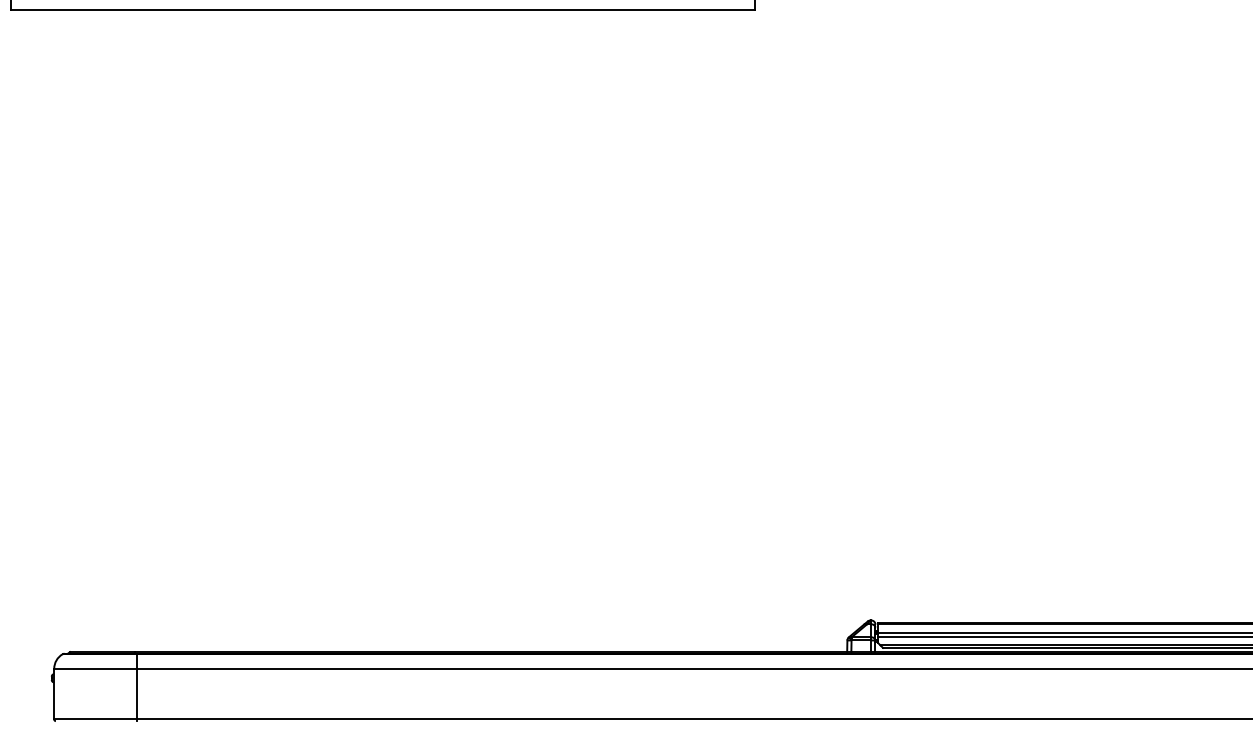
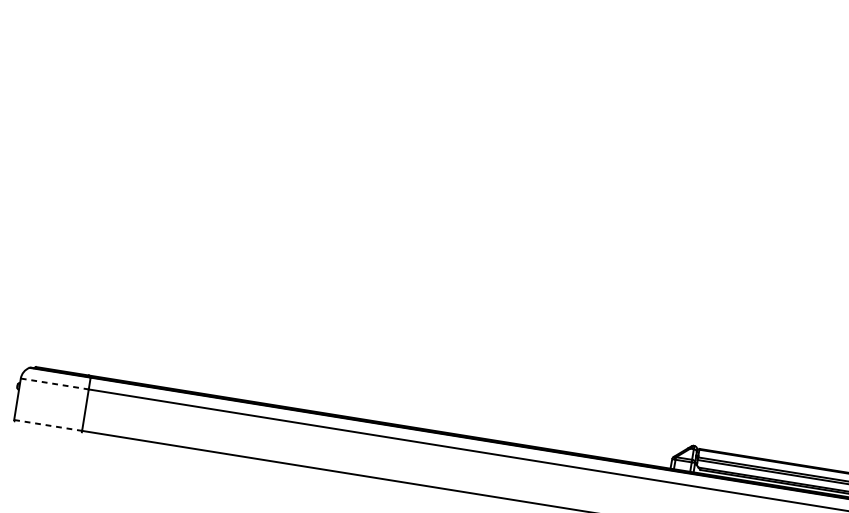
line: (95, 668) -> (54, 383), solid -> dashed
line: (95, 719) -> (47, 425), solid -> dashed

